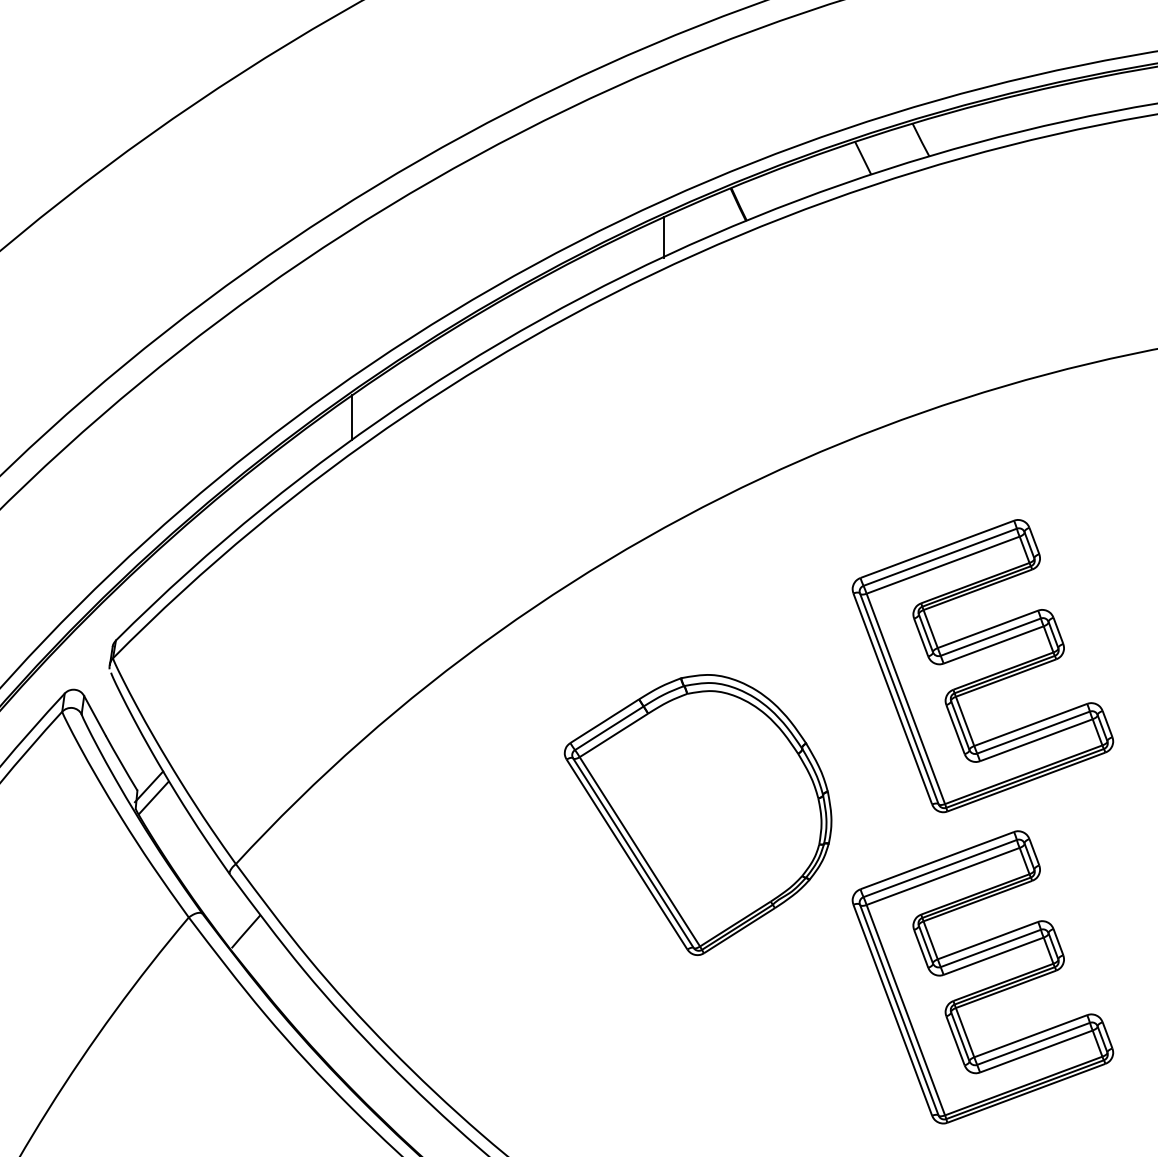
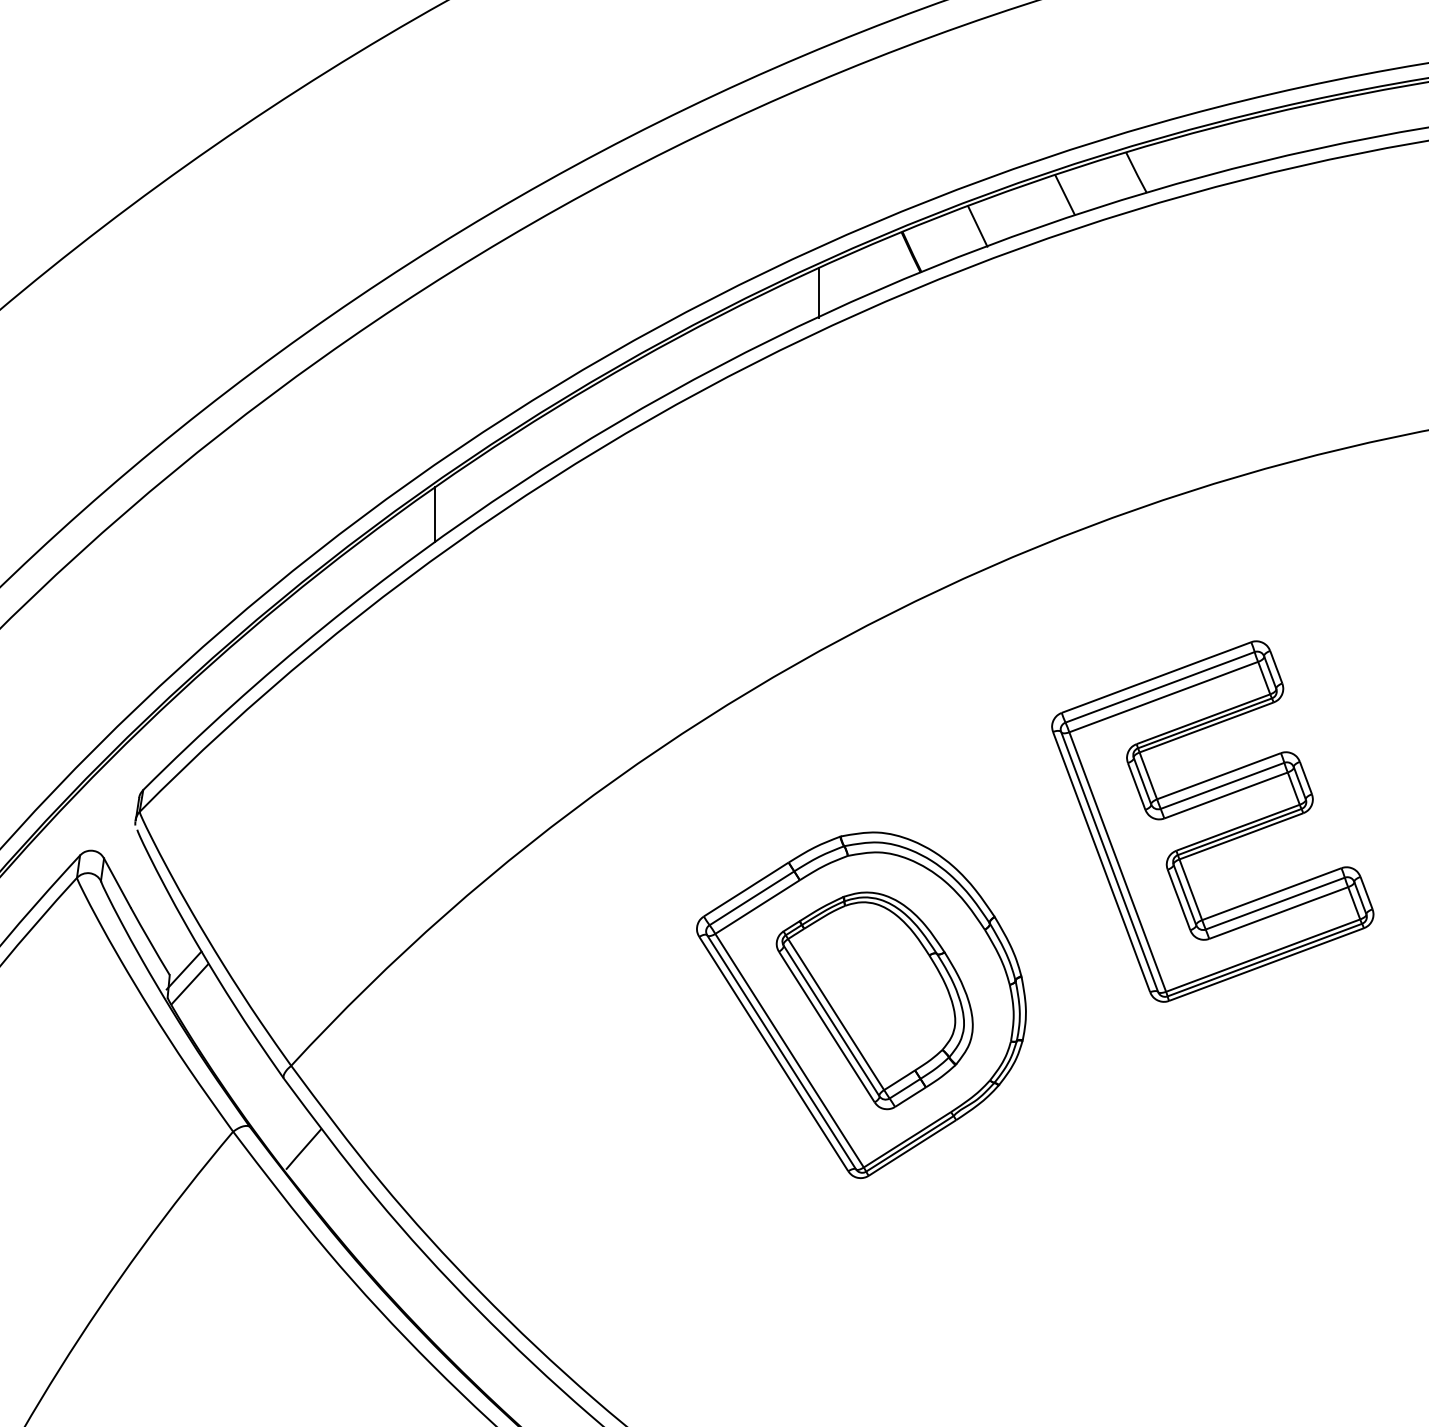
line: (792, 183) -> (977, 226), added
part: (708, 811) -> (874, 1000), added
part: (982, 977) -> (1212, 1205), removed

